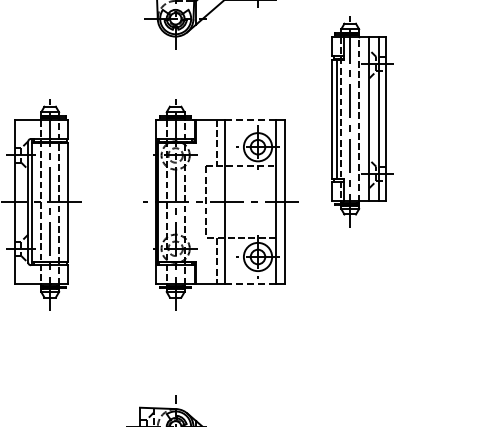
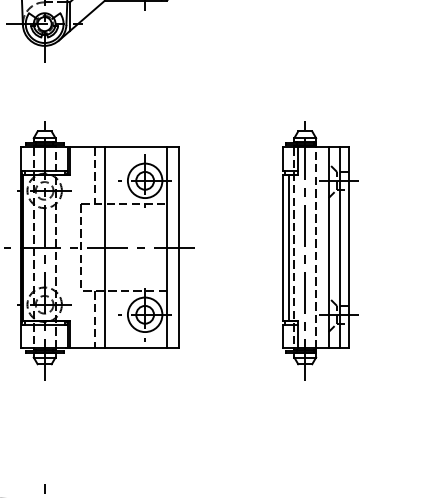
line: (249, 119) -> (134, 147), dashed -> solid
part: (362, 121) -> (320, 250), moved
line: (250, 284) -> (135, 348), dashed -> solid

